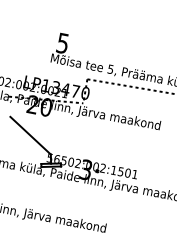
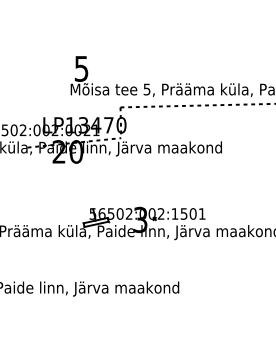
line: (30, 135) -> (63, 190), removed

